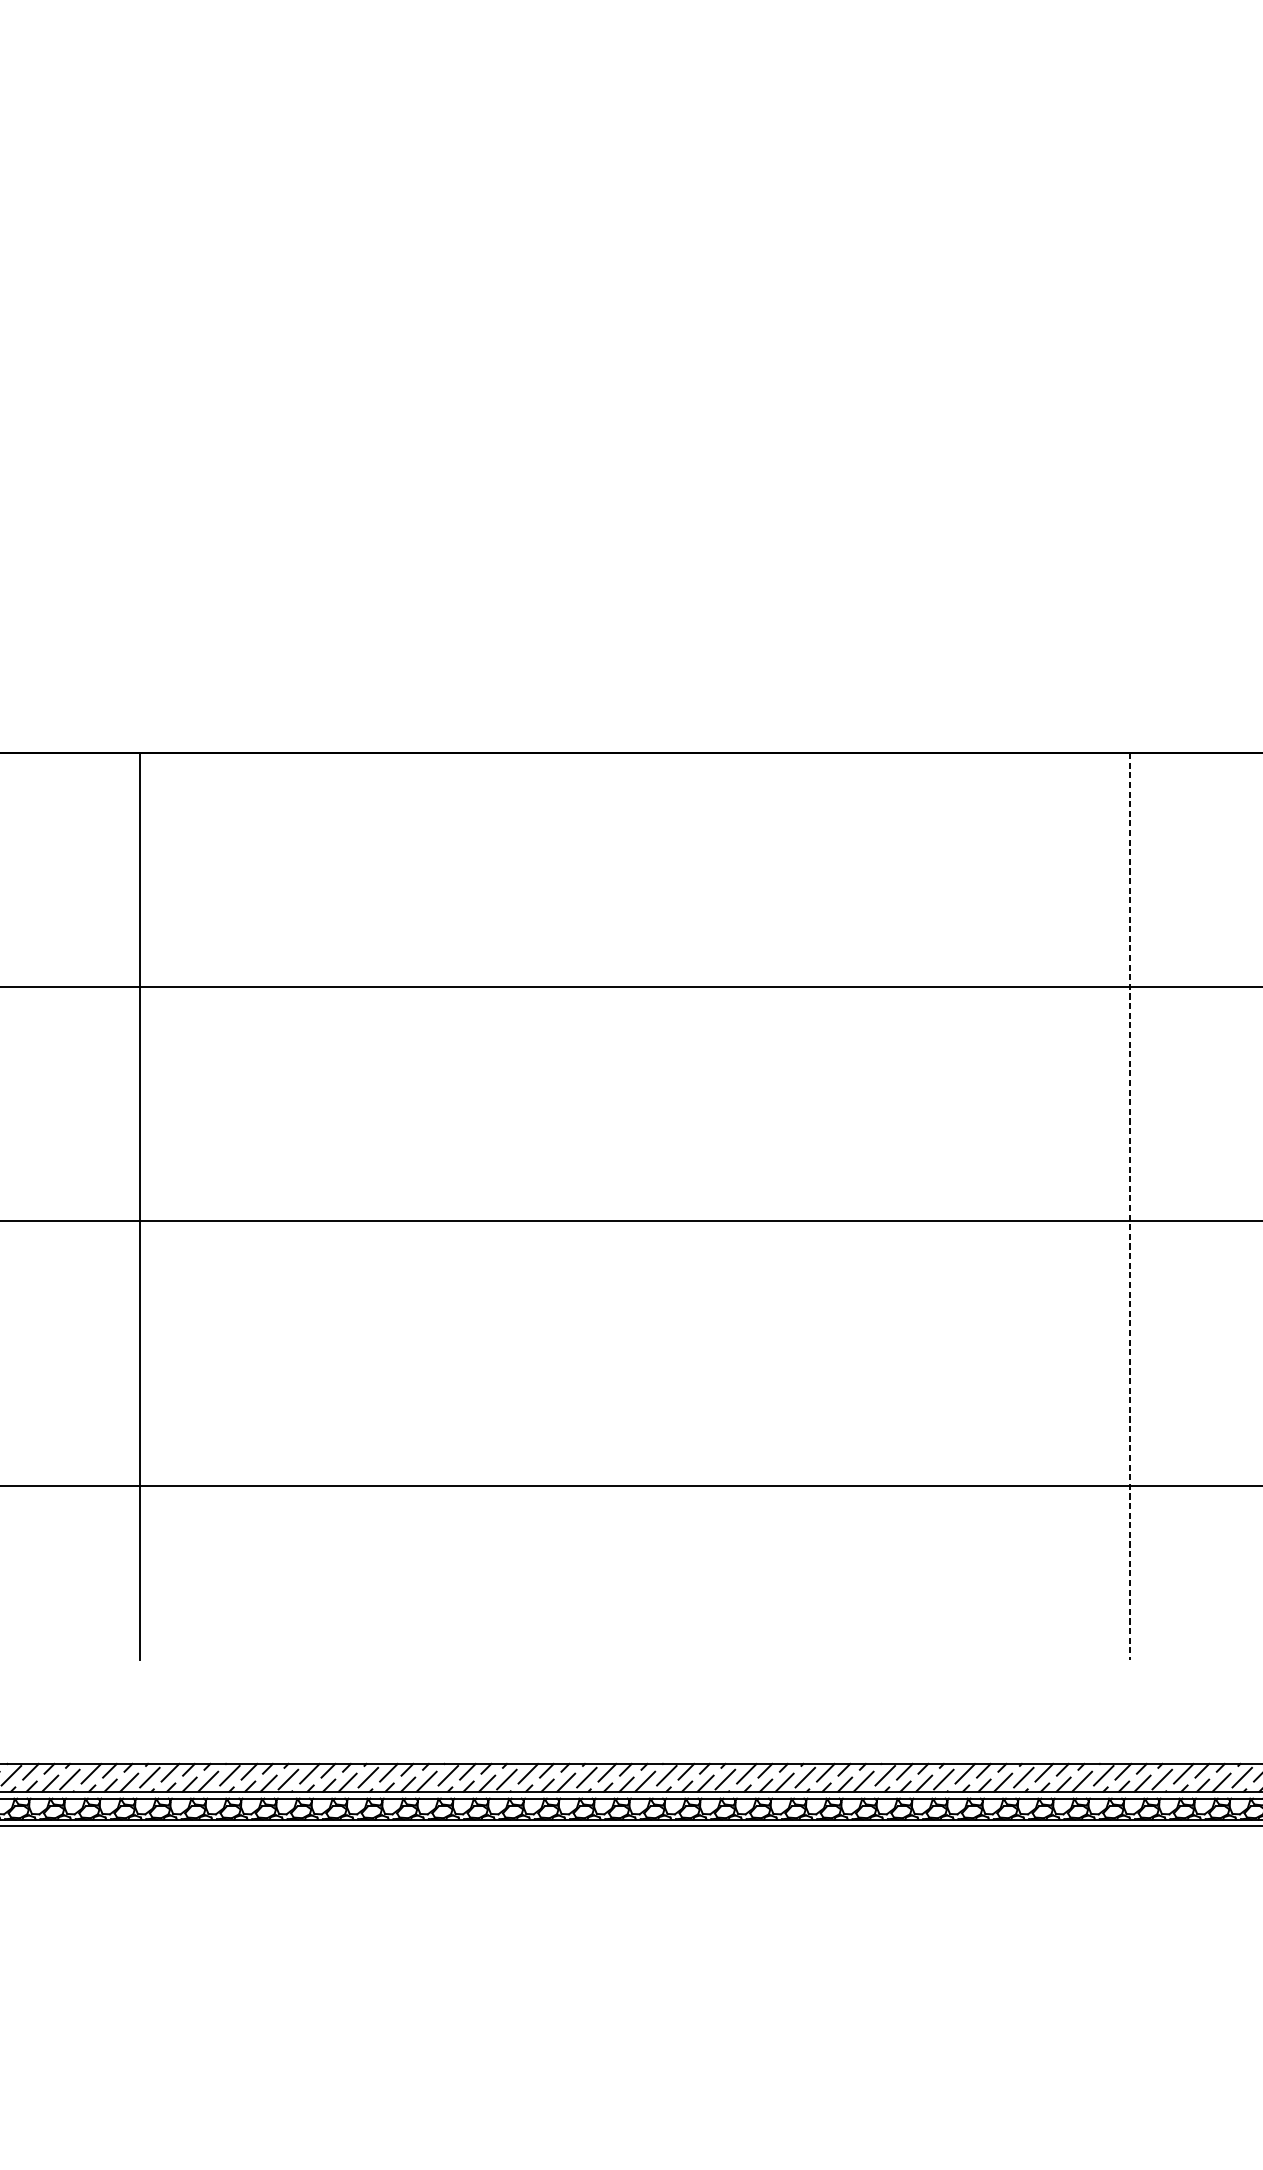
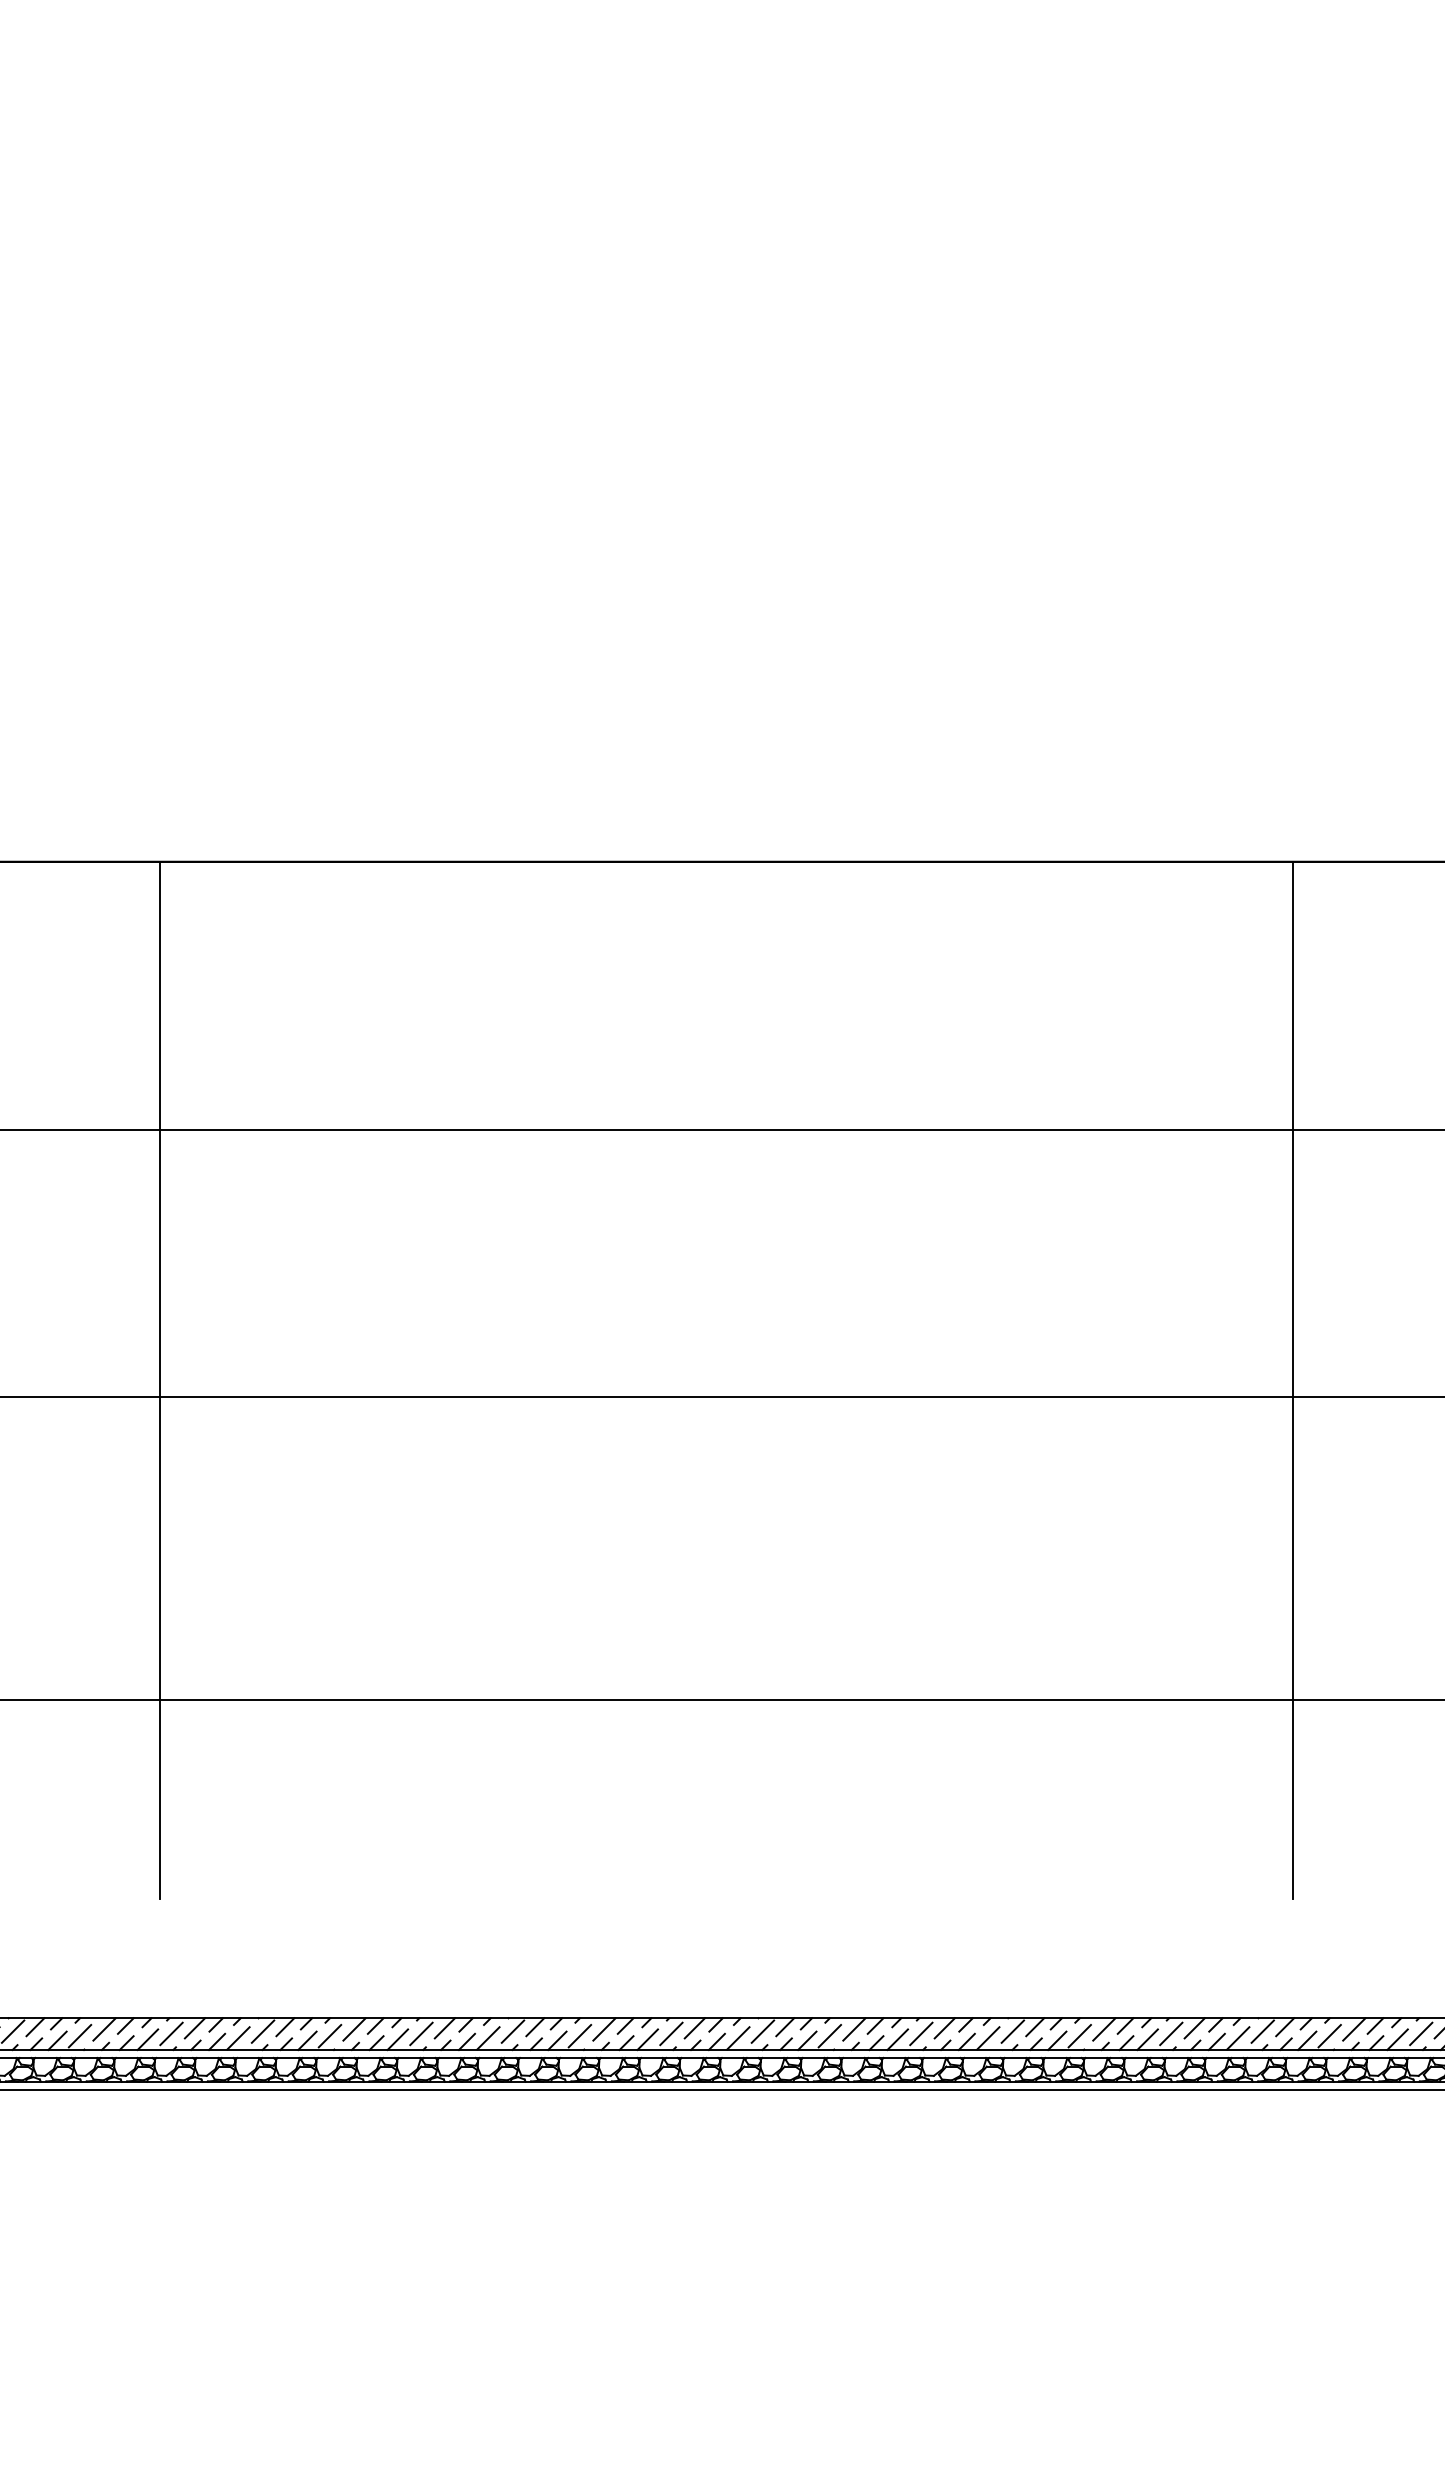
line: (1130, 1206) -> (1293, 1380), dashed -> solid

